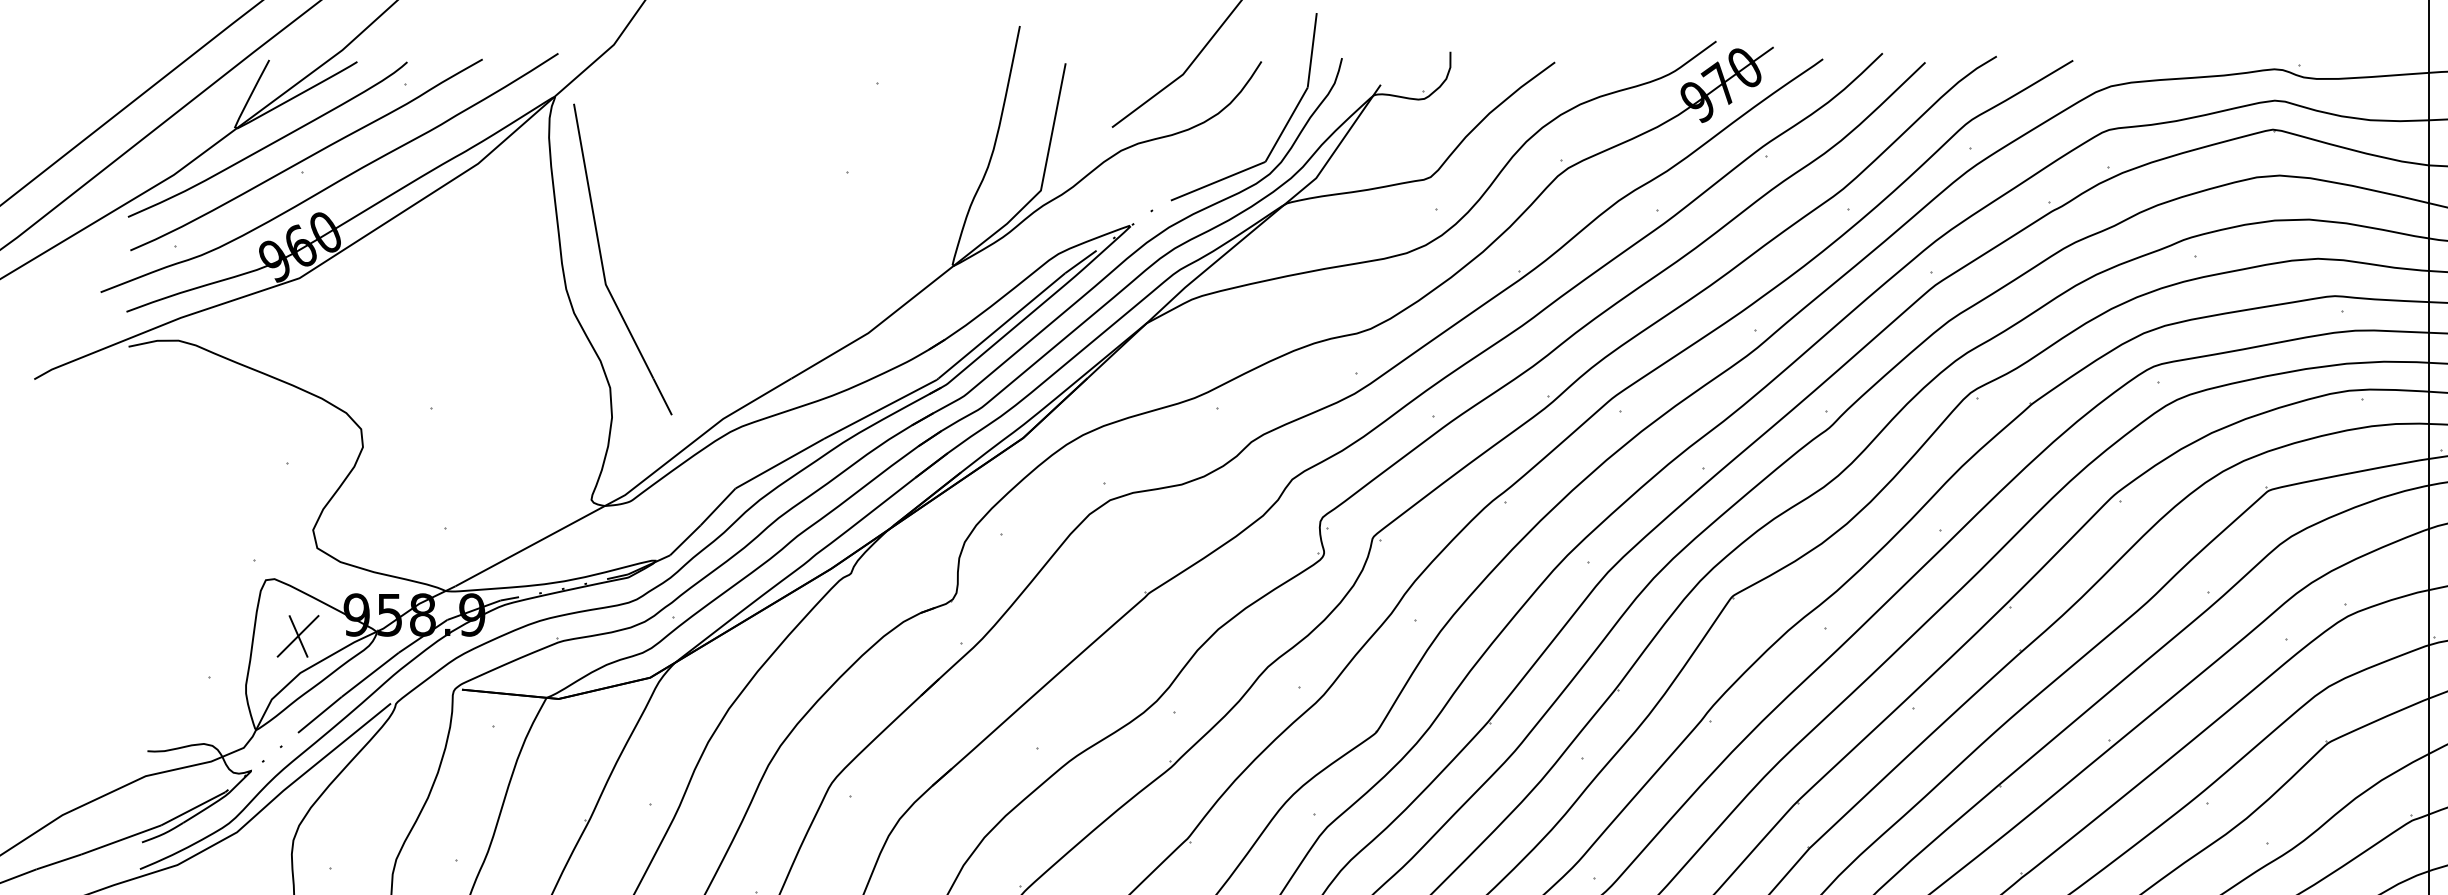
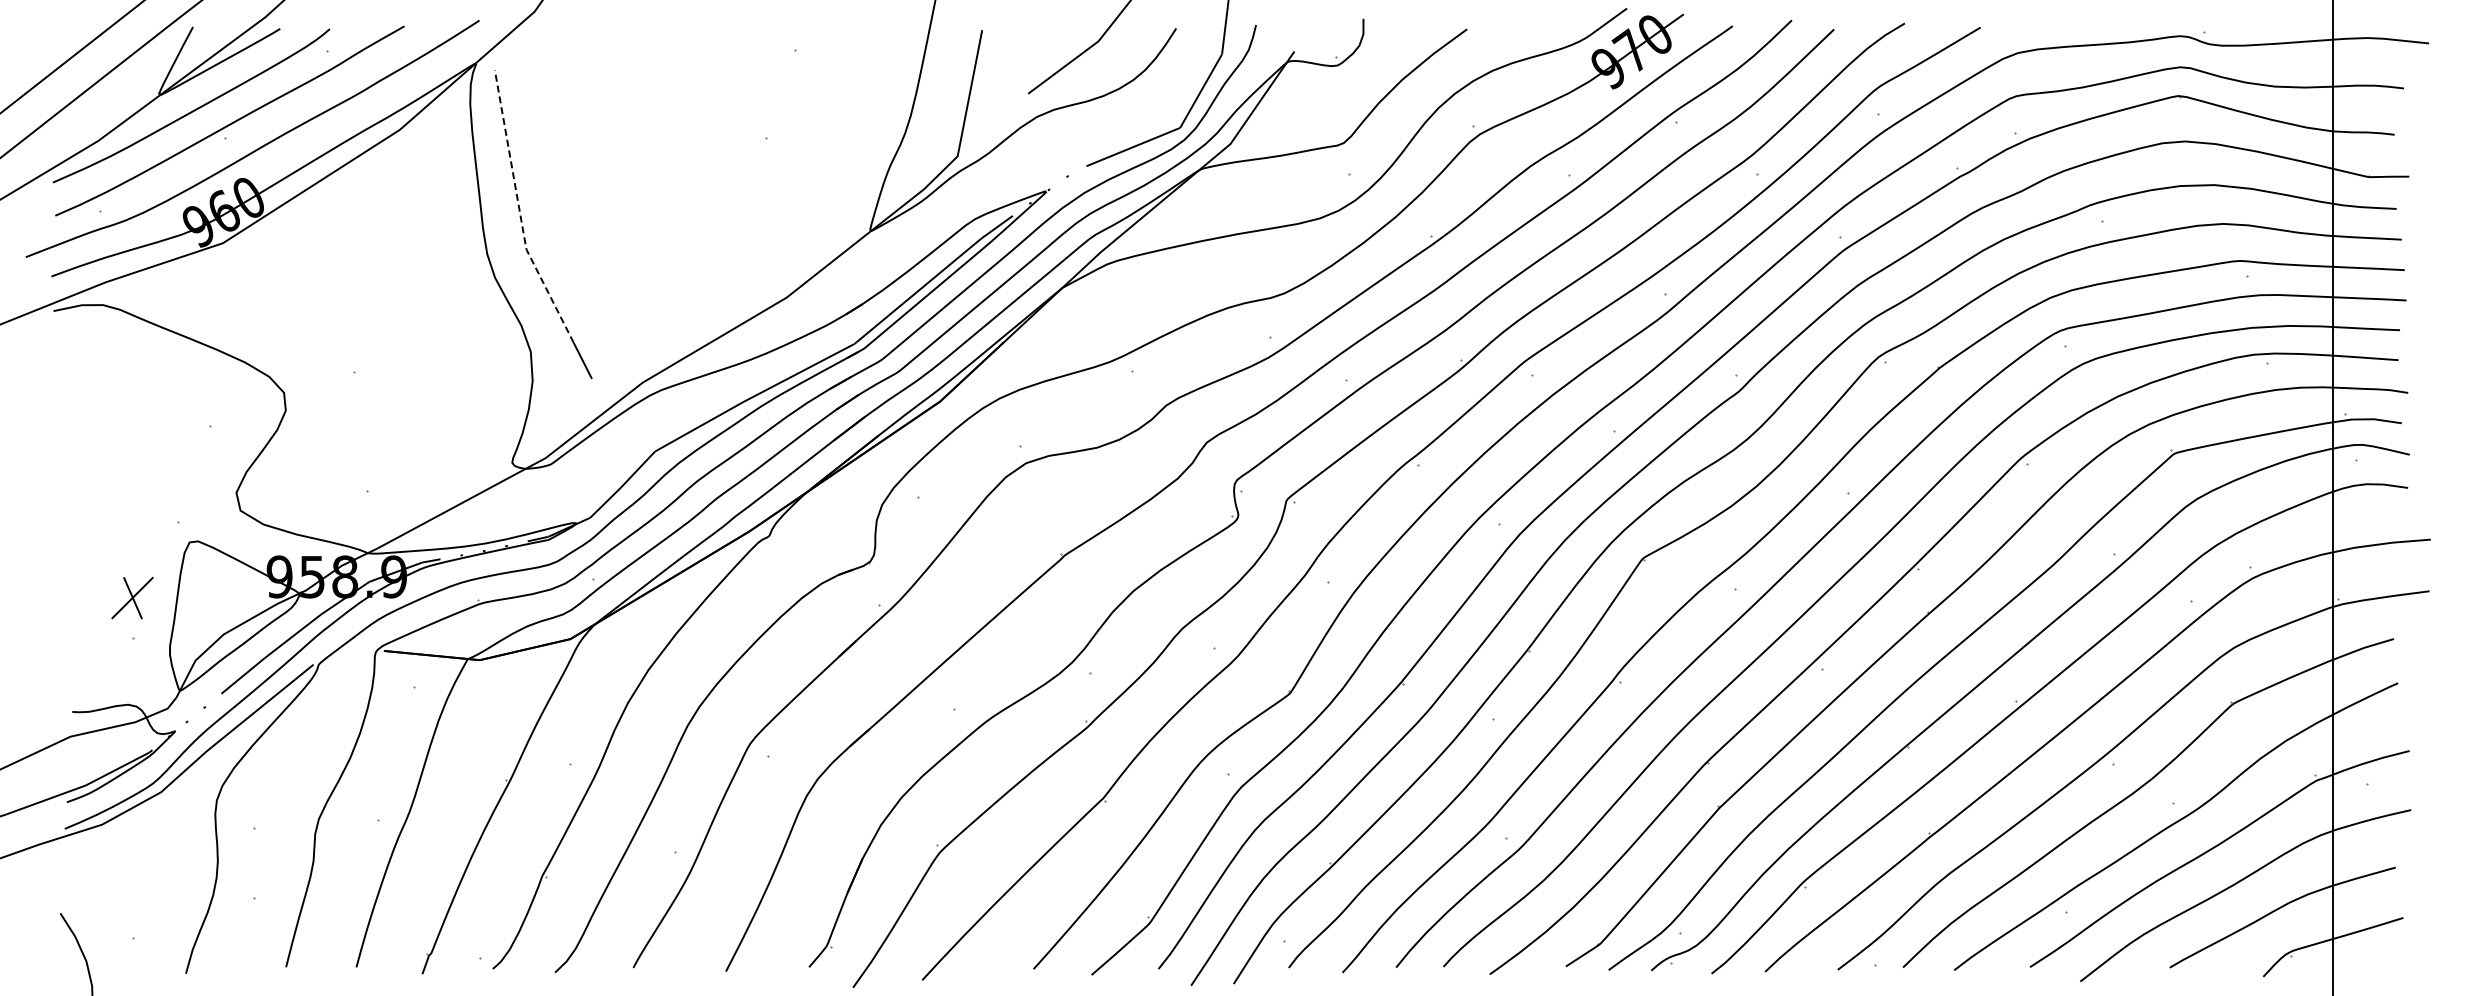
line: (598, 247) -> (519, 212), solid -> dashed
part: (298, 635) -> (132, 597), moved

